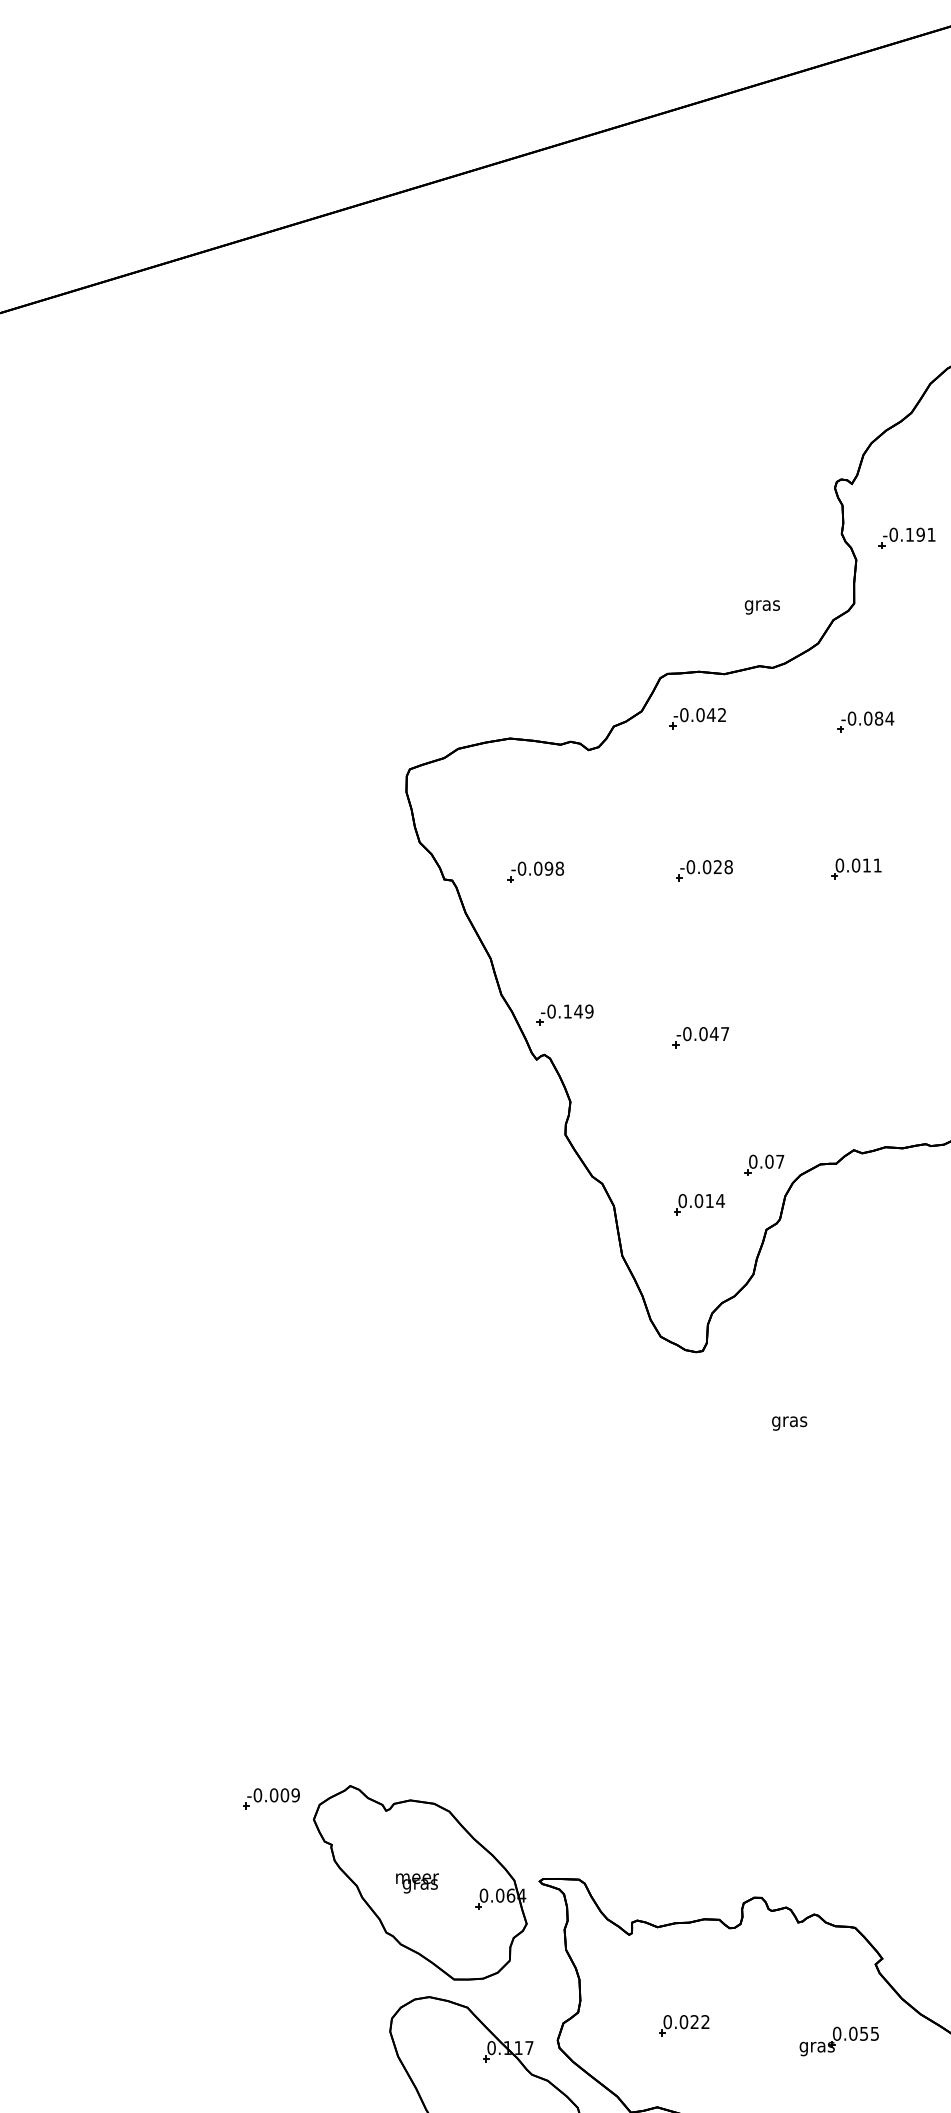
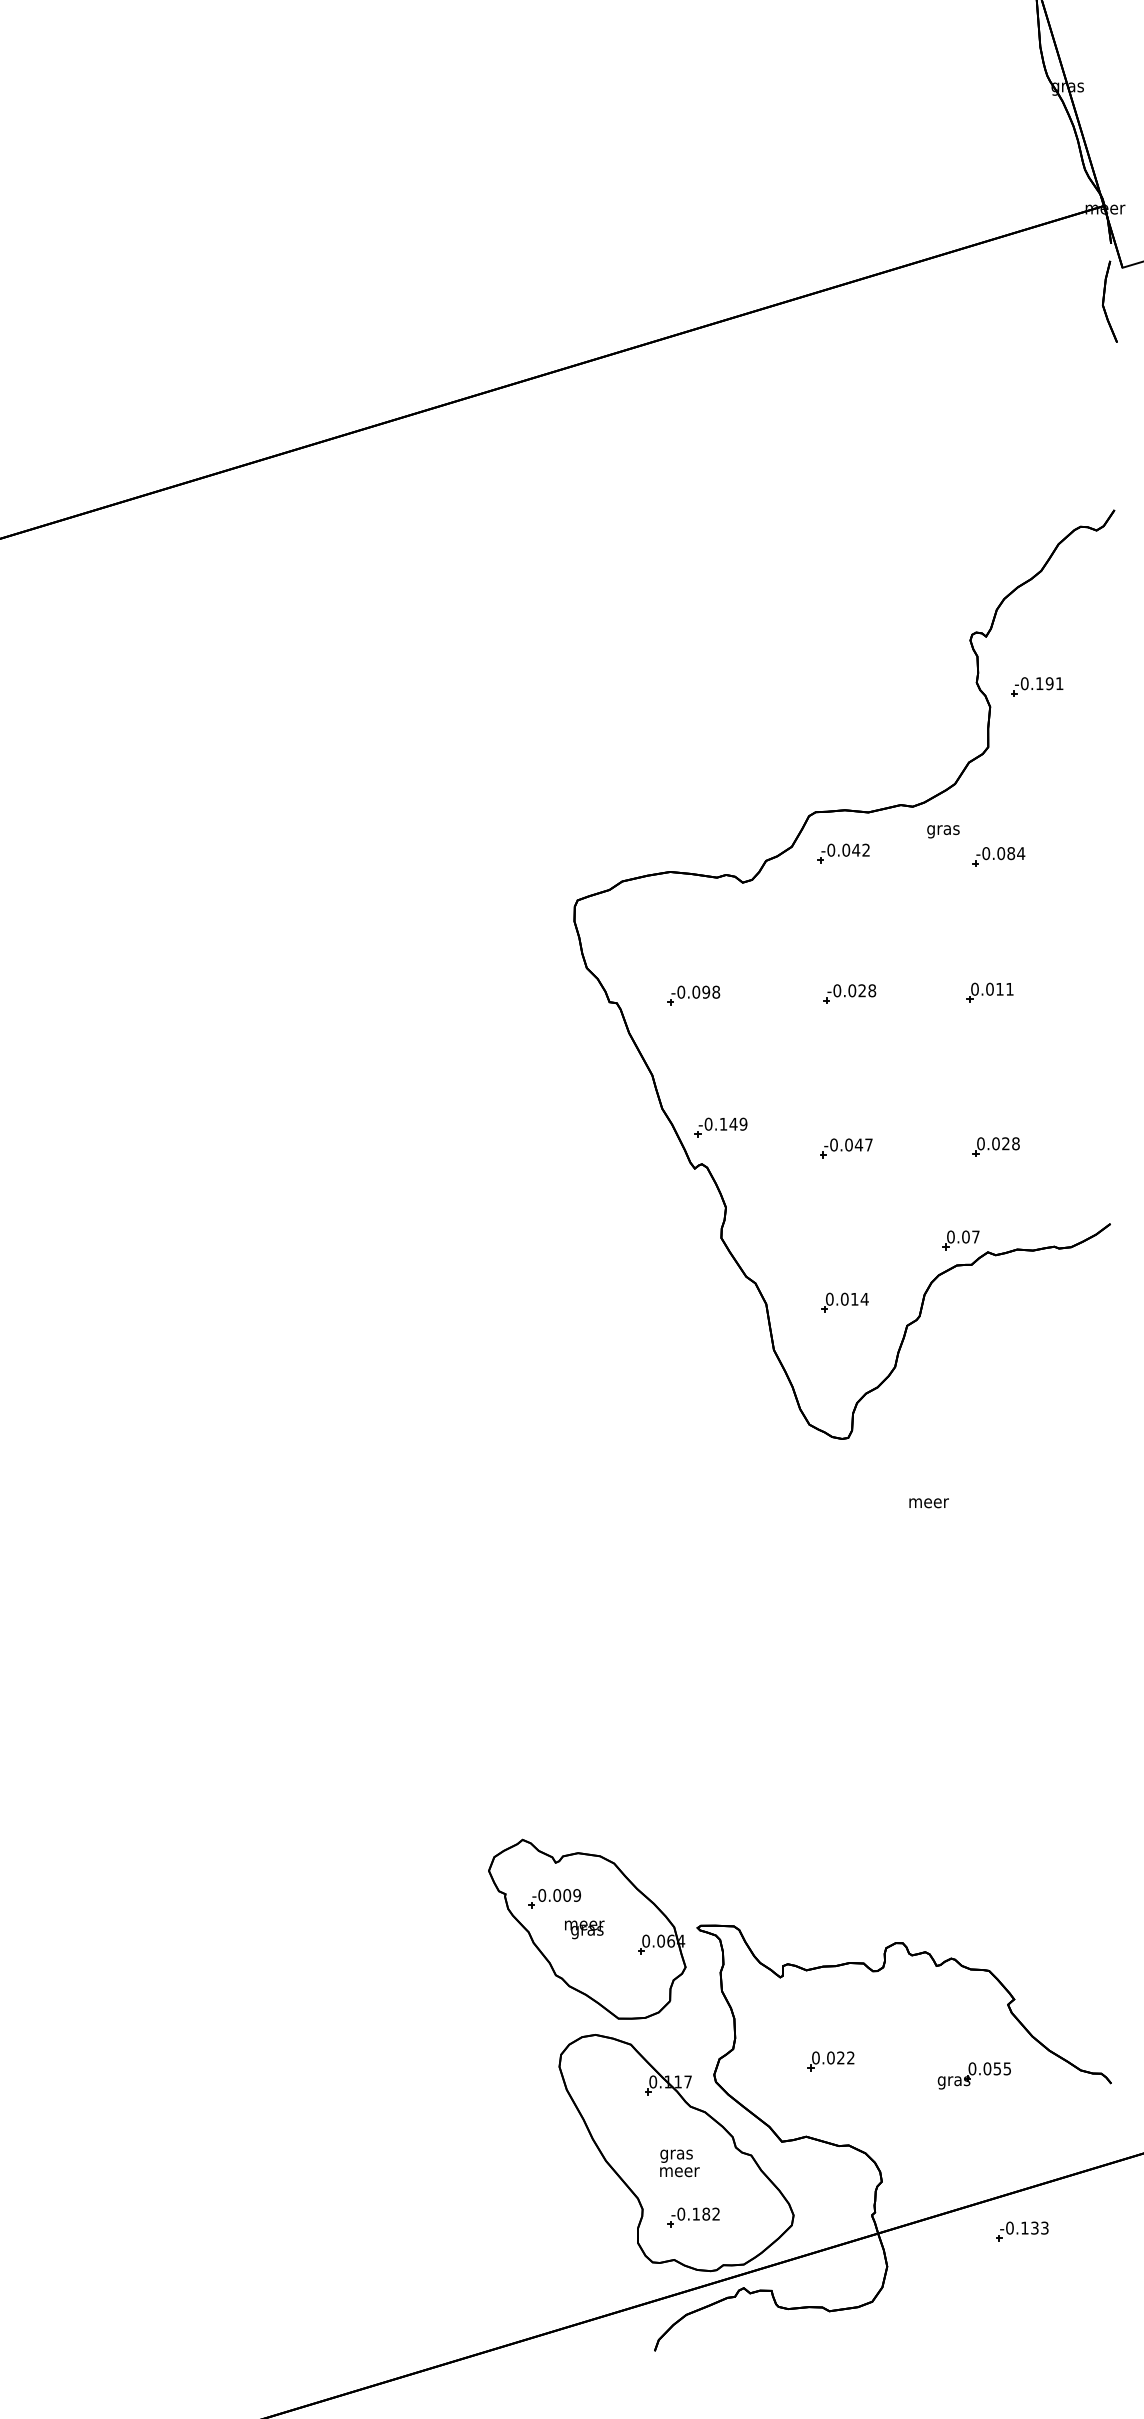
text: (762, 607) -> (943, 831), moved
part: (862, 1035) -> (995, 1146), added
part: (763, 1165) -> (960, 1240), moved
text: (789, 1423) -> (928, 1504), gras -> meer
part: (271, 1798) -> (554, 1898), moved

